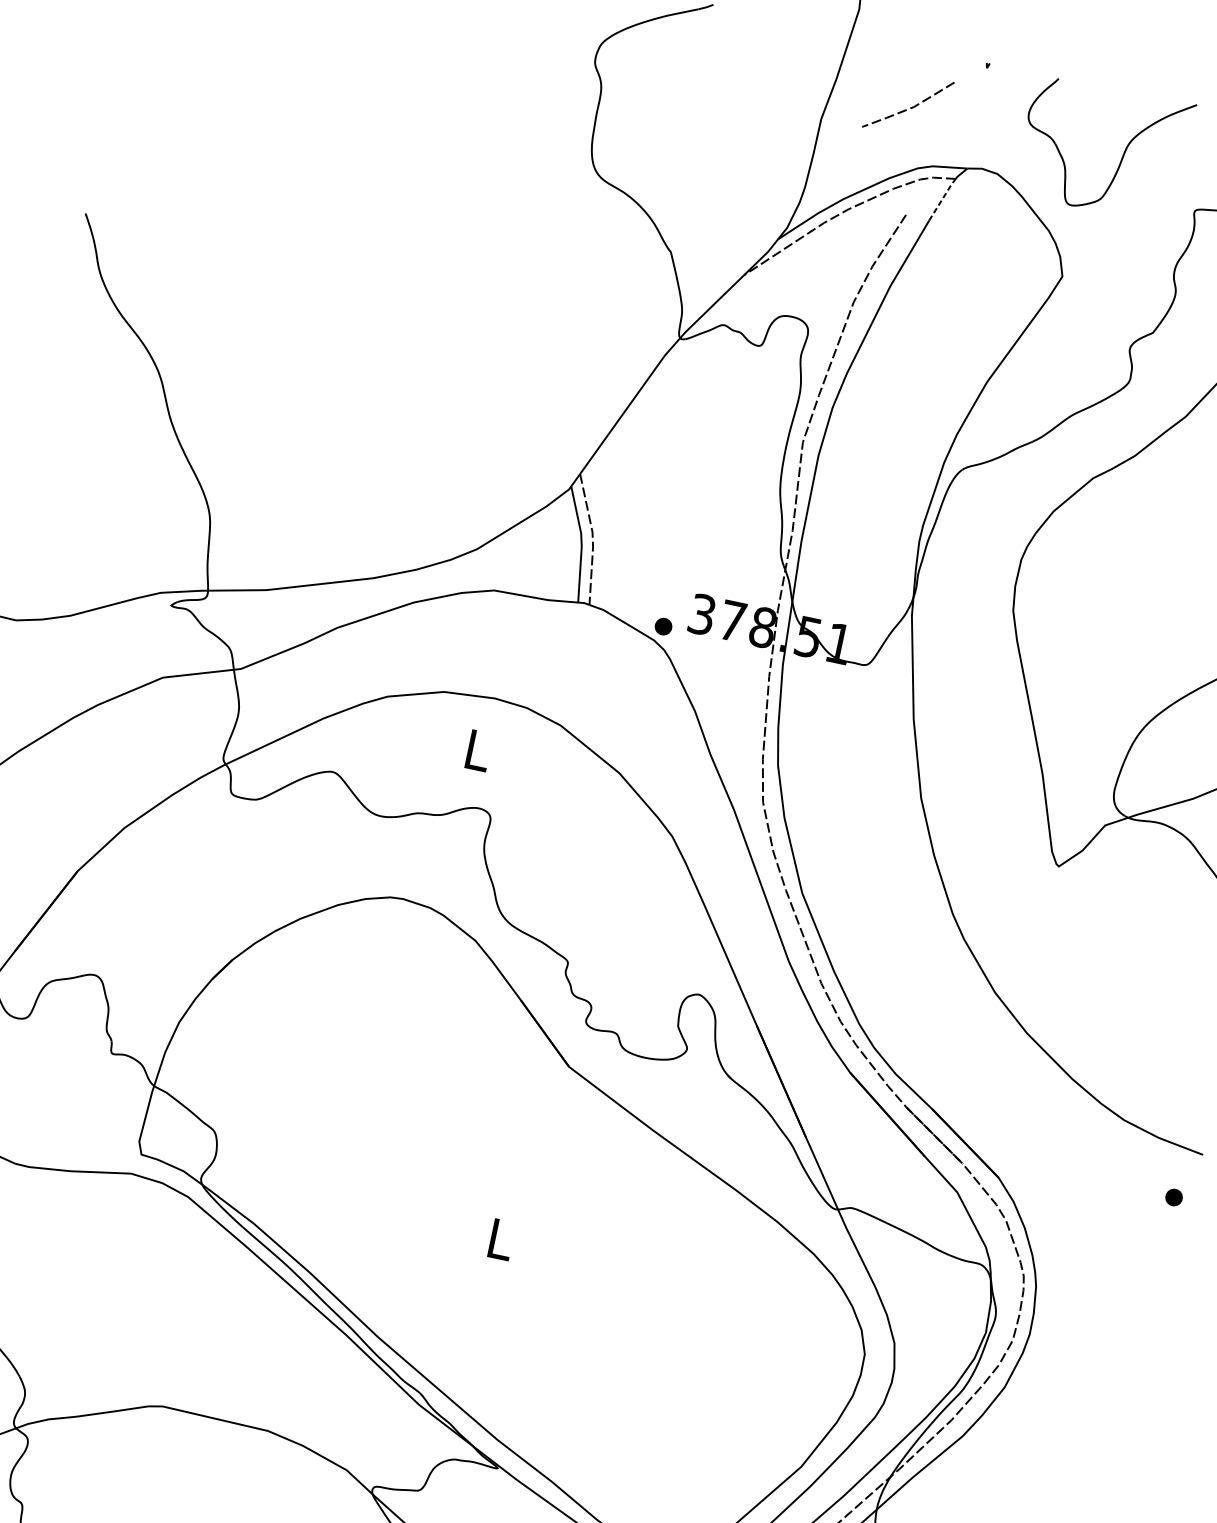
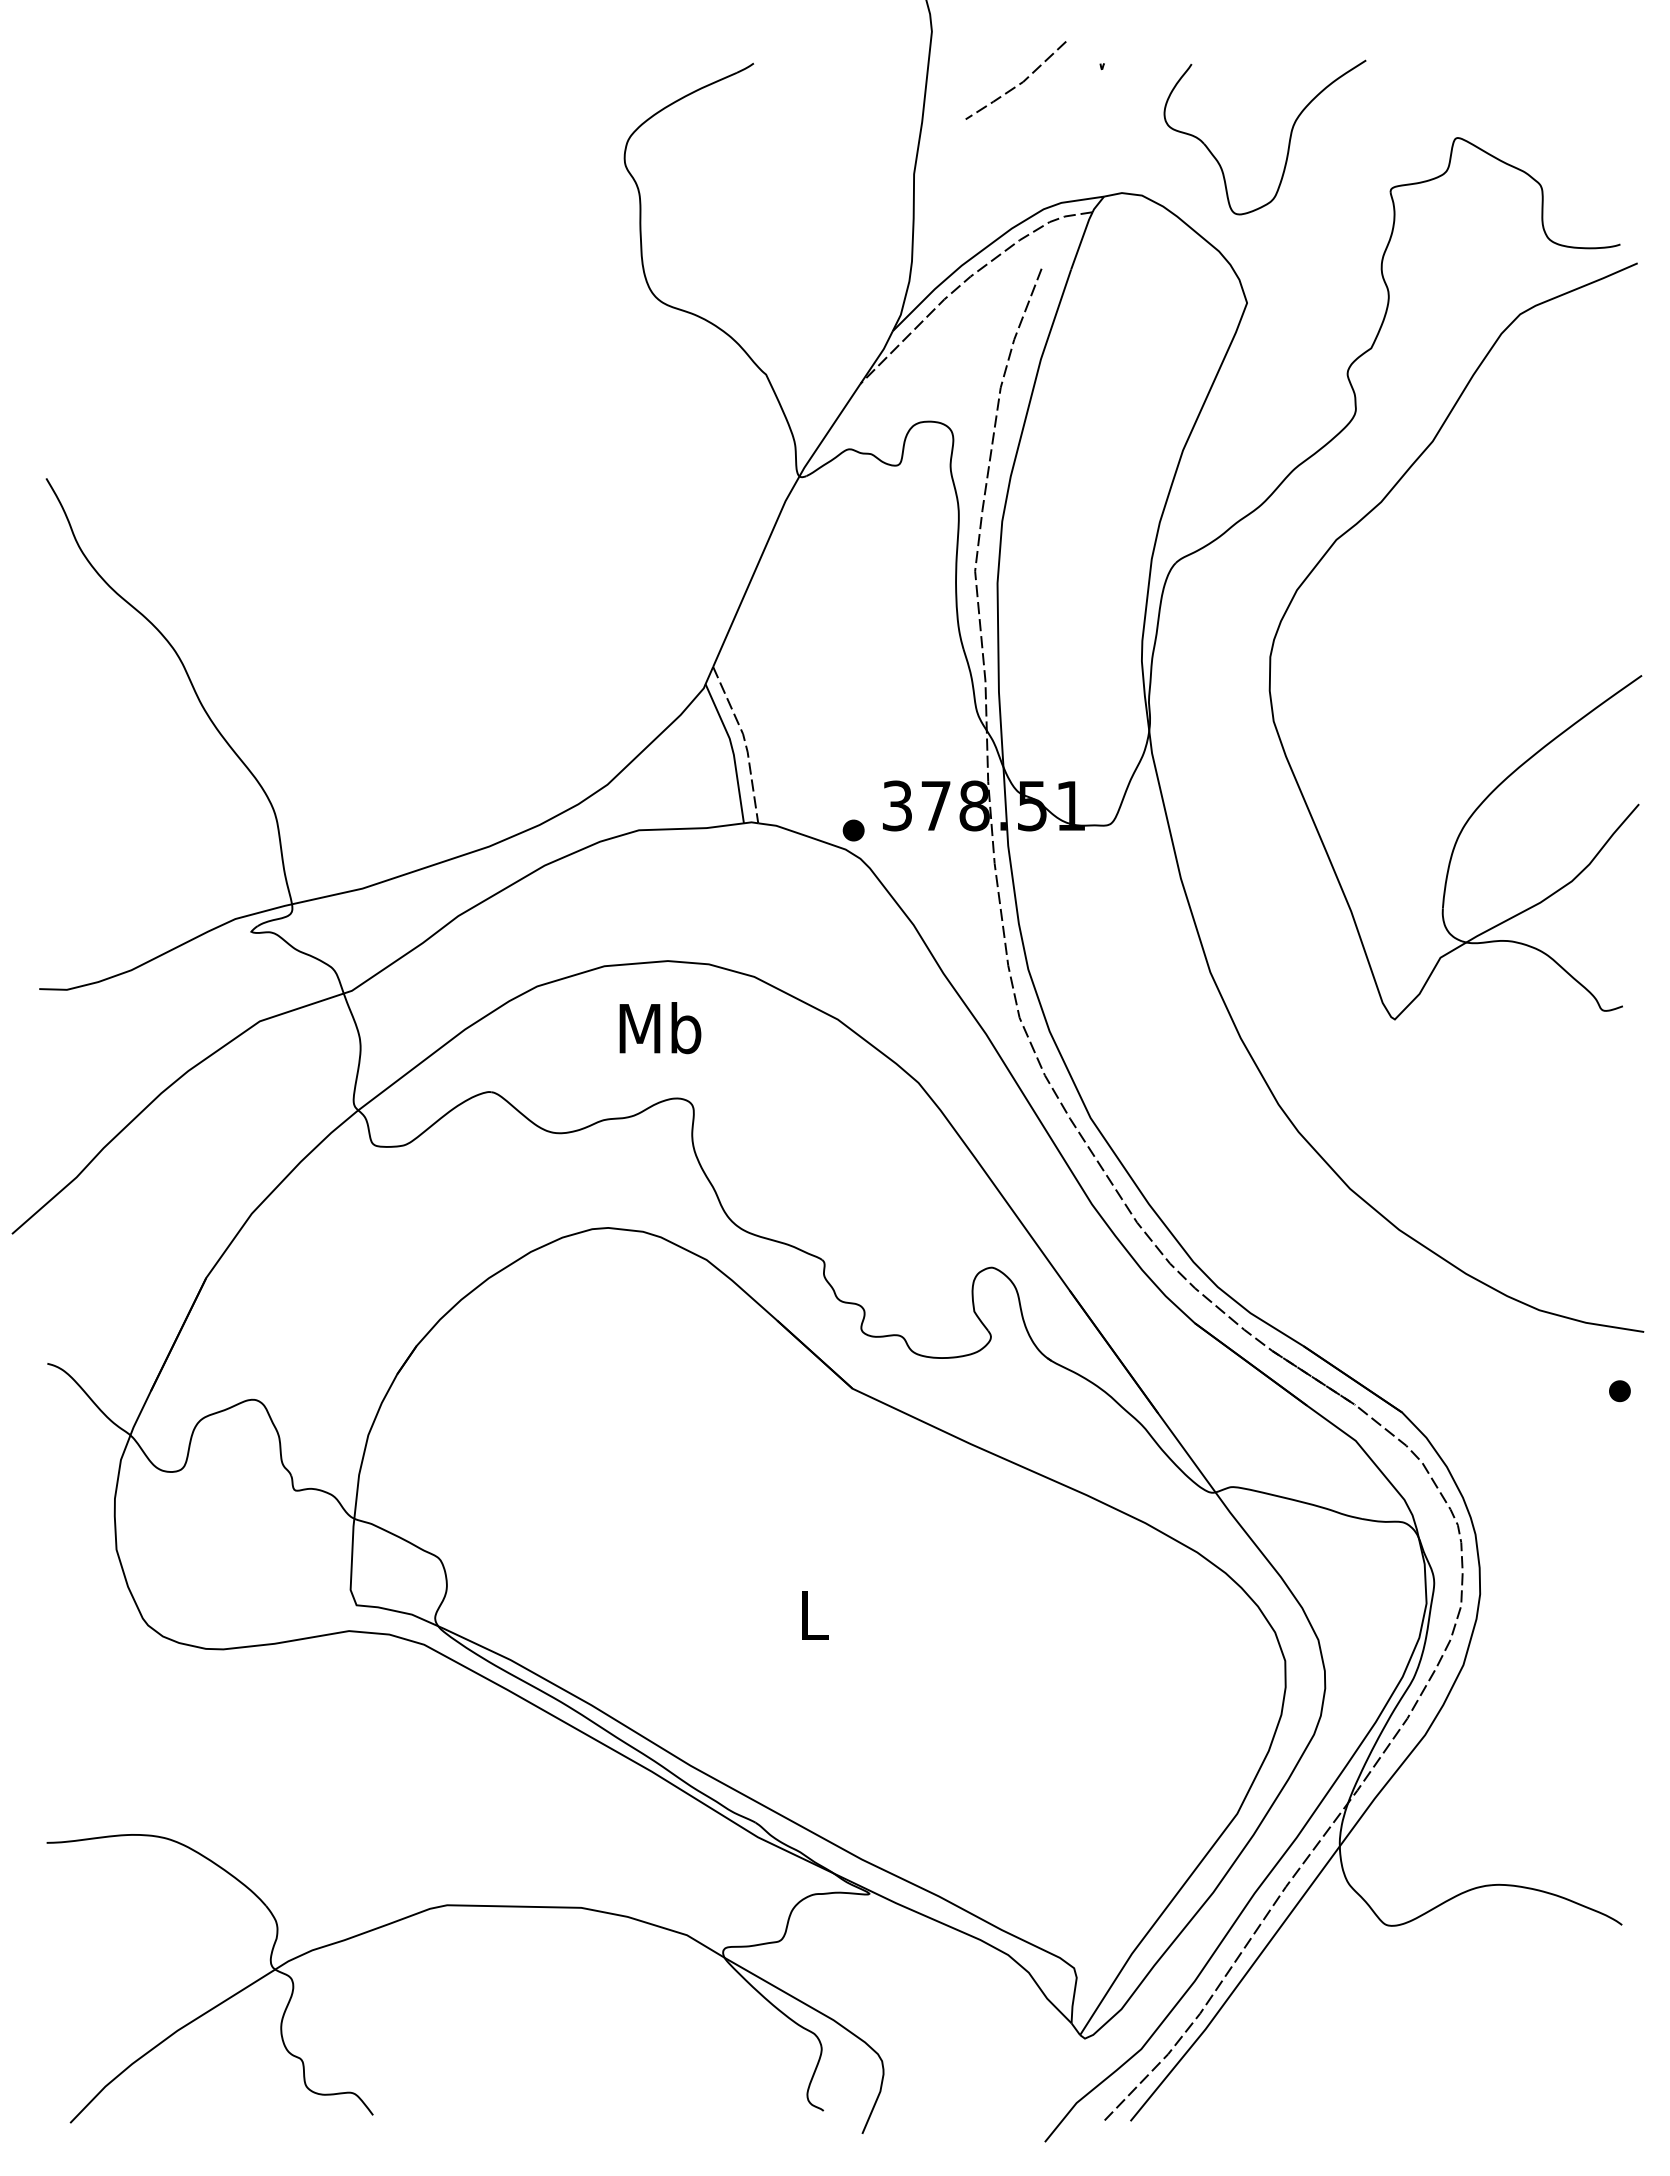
line: (910, 107) -> (1019, 83), moved
line: (942, 198) -> (1081, 239), dashed -> solid
text: (477, 750) -> (660, 1028), L -> Mb

